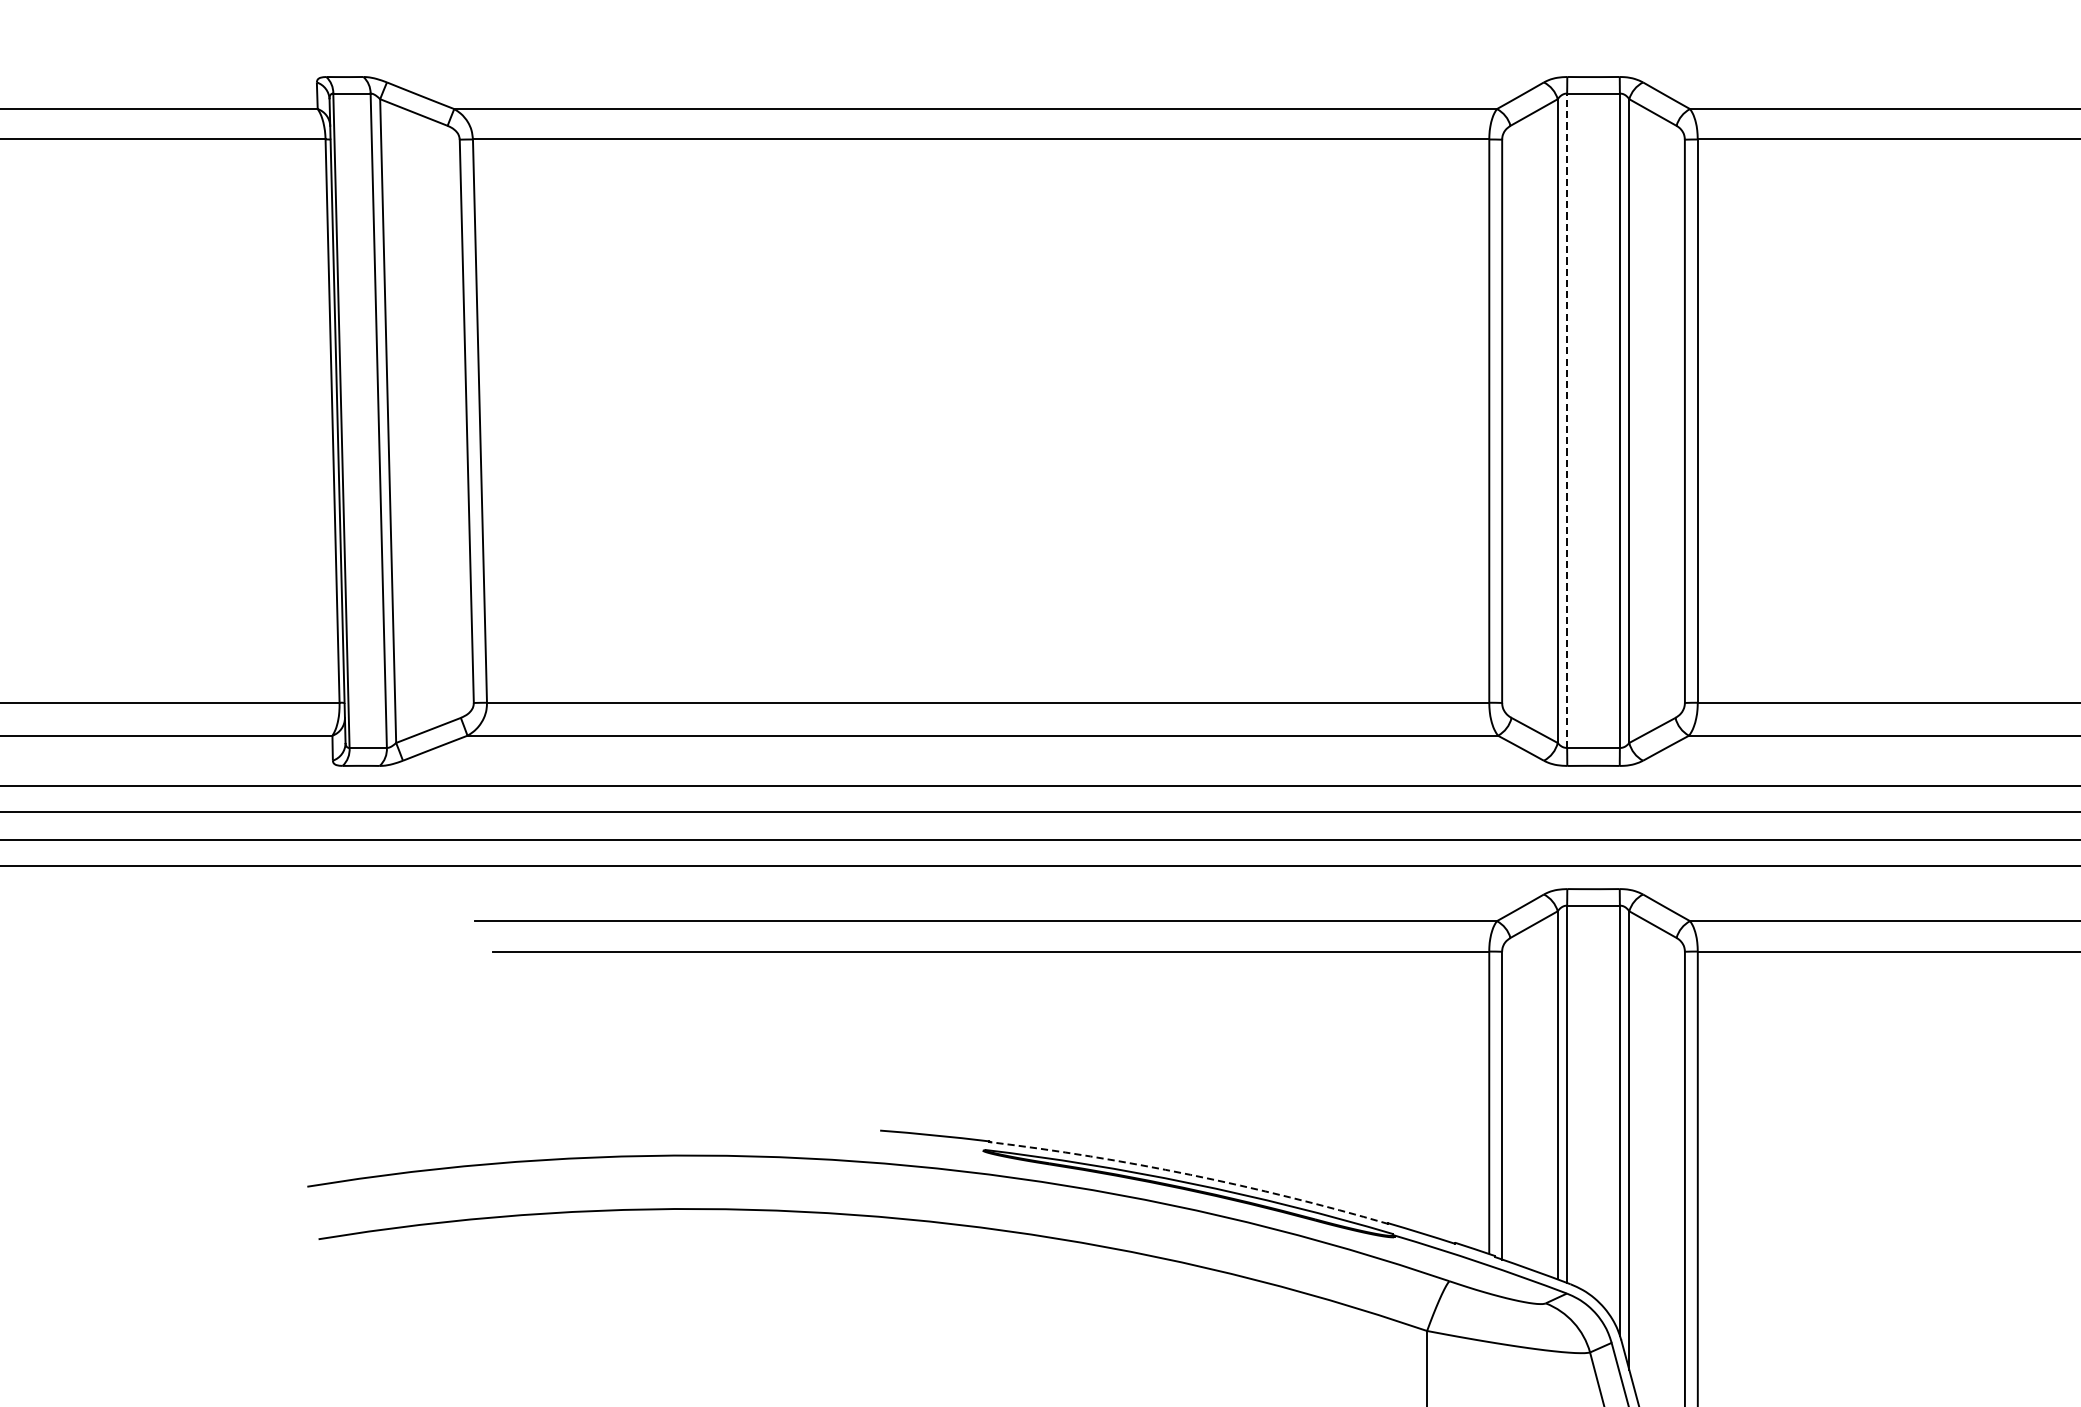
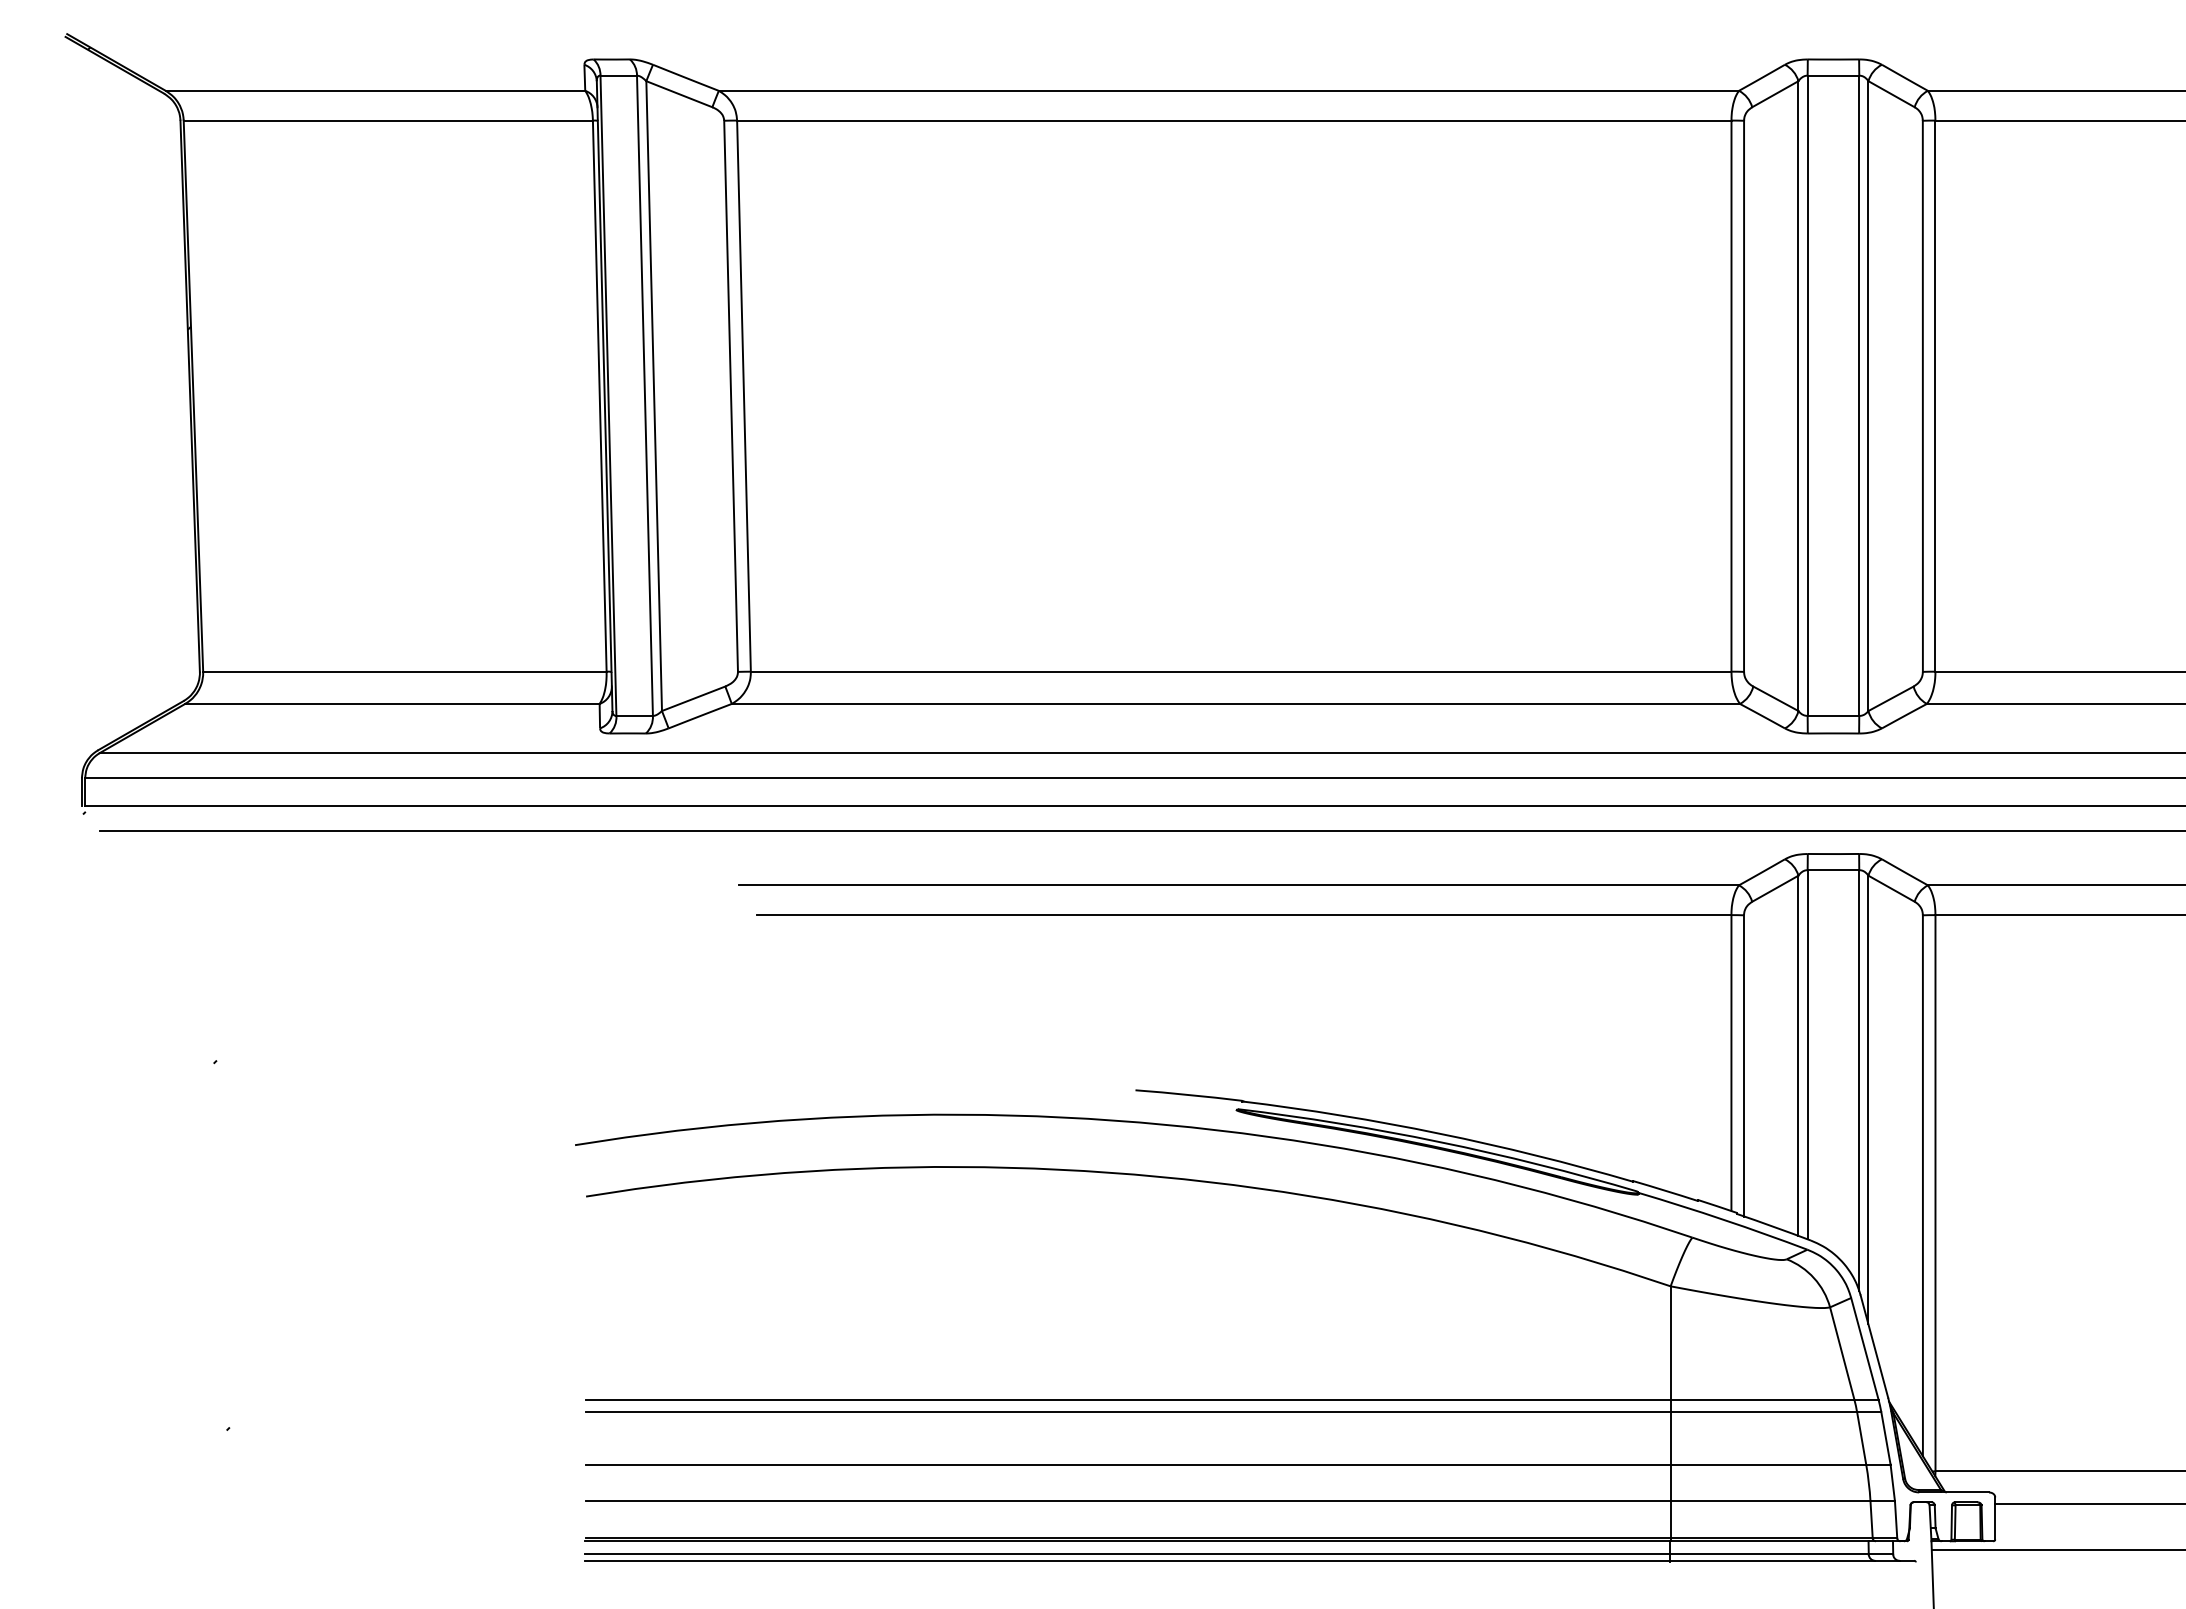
line: (1566, 420) -> (1807, 395), dashed -> solid
arc: (1190, 1174) -> (1439, 1133), dashed -> solid

